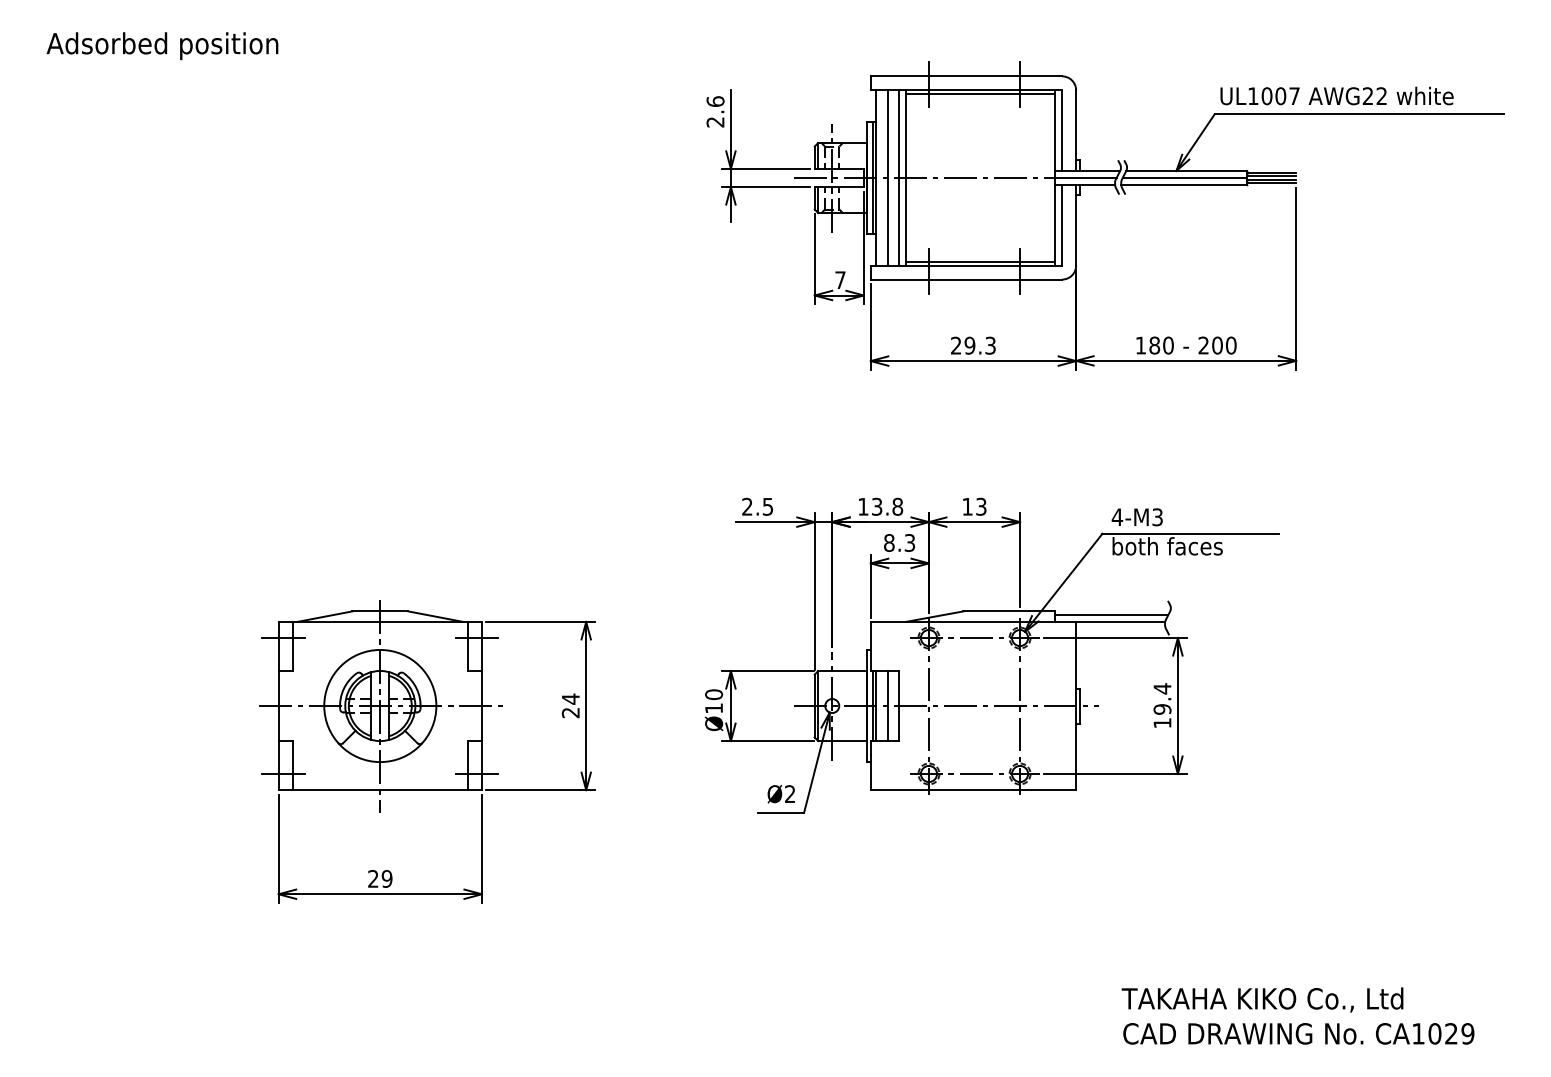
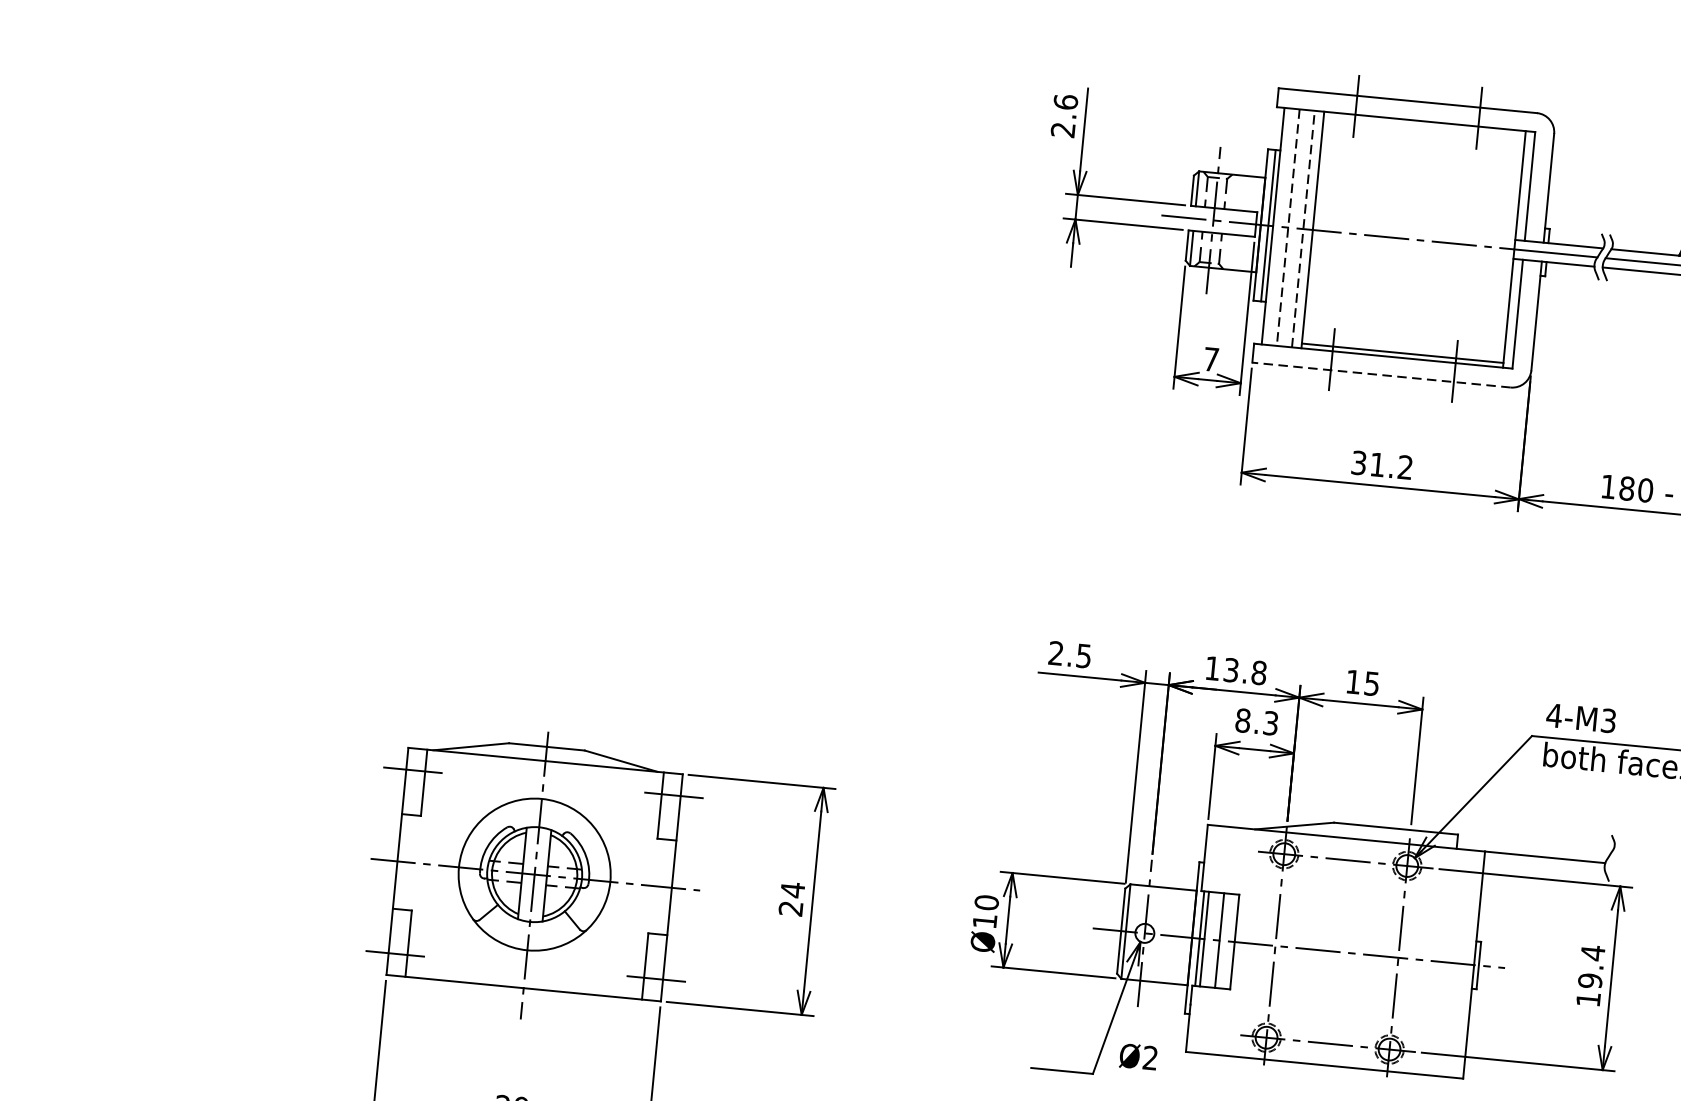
line: (980, 93) -> (1424, 125), removed
line: (887, 177) -> (1288, 226), solid -> dashed
line: (898, 177) -> (1302, 228), solid -> dashed
line: (966, 279) -> (1381, 374), solid -> dashed
text: (973, 345) -> (1382, 464), 29.3 -> 31.2
text: (981, 506) -> (1372, 683), 13 -> 15
line: (1111, 614) -> (1533, 846), removed
text: (780, 794) -> (1137, 1057), moved

